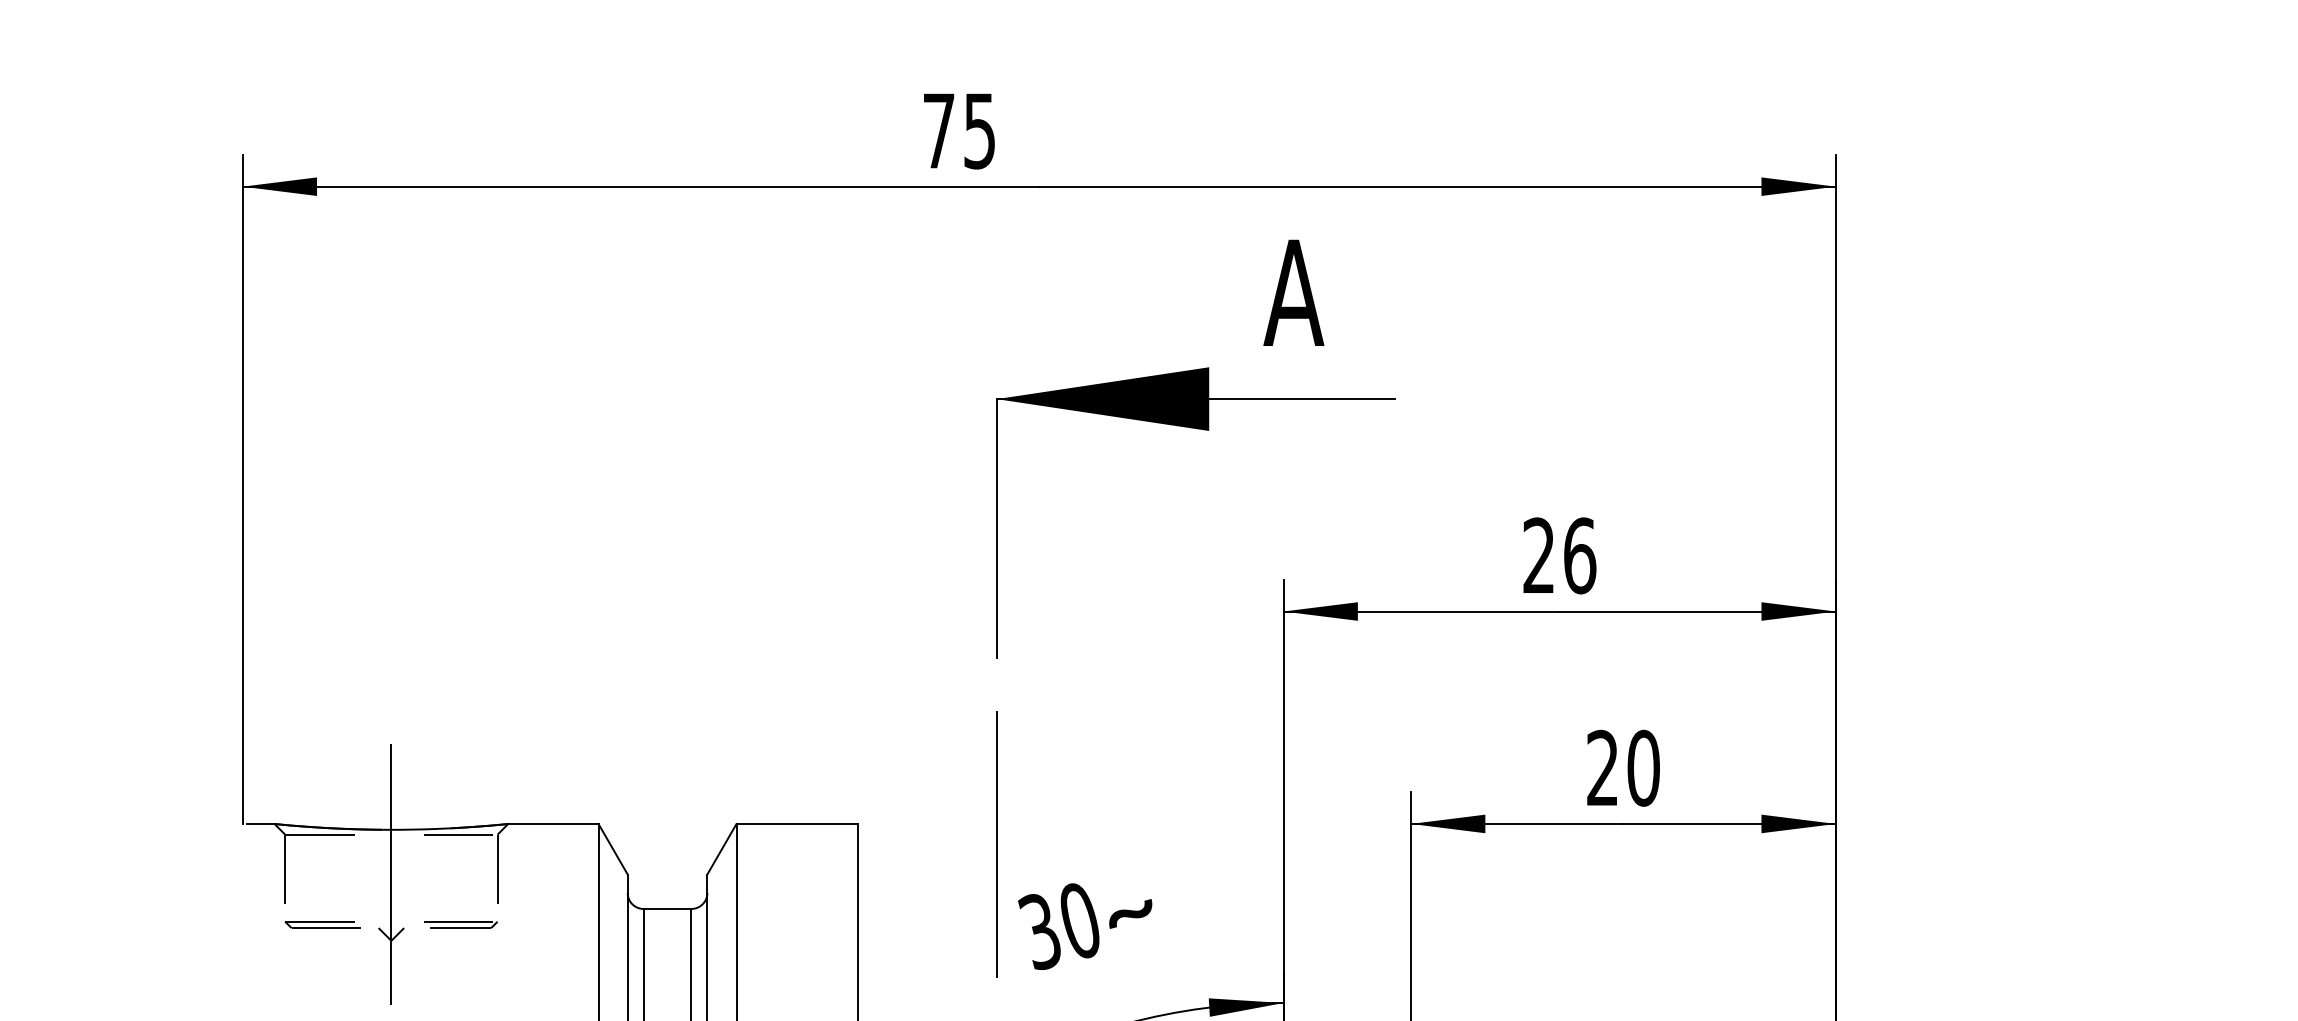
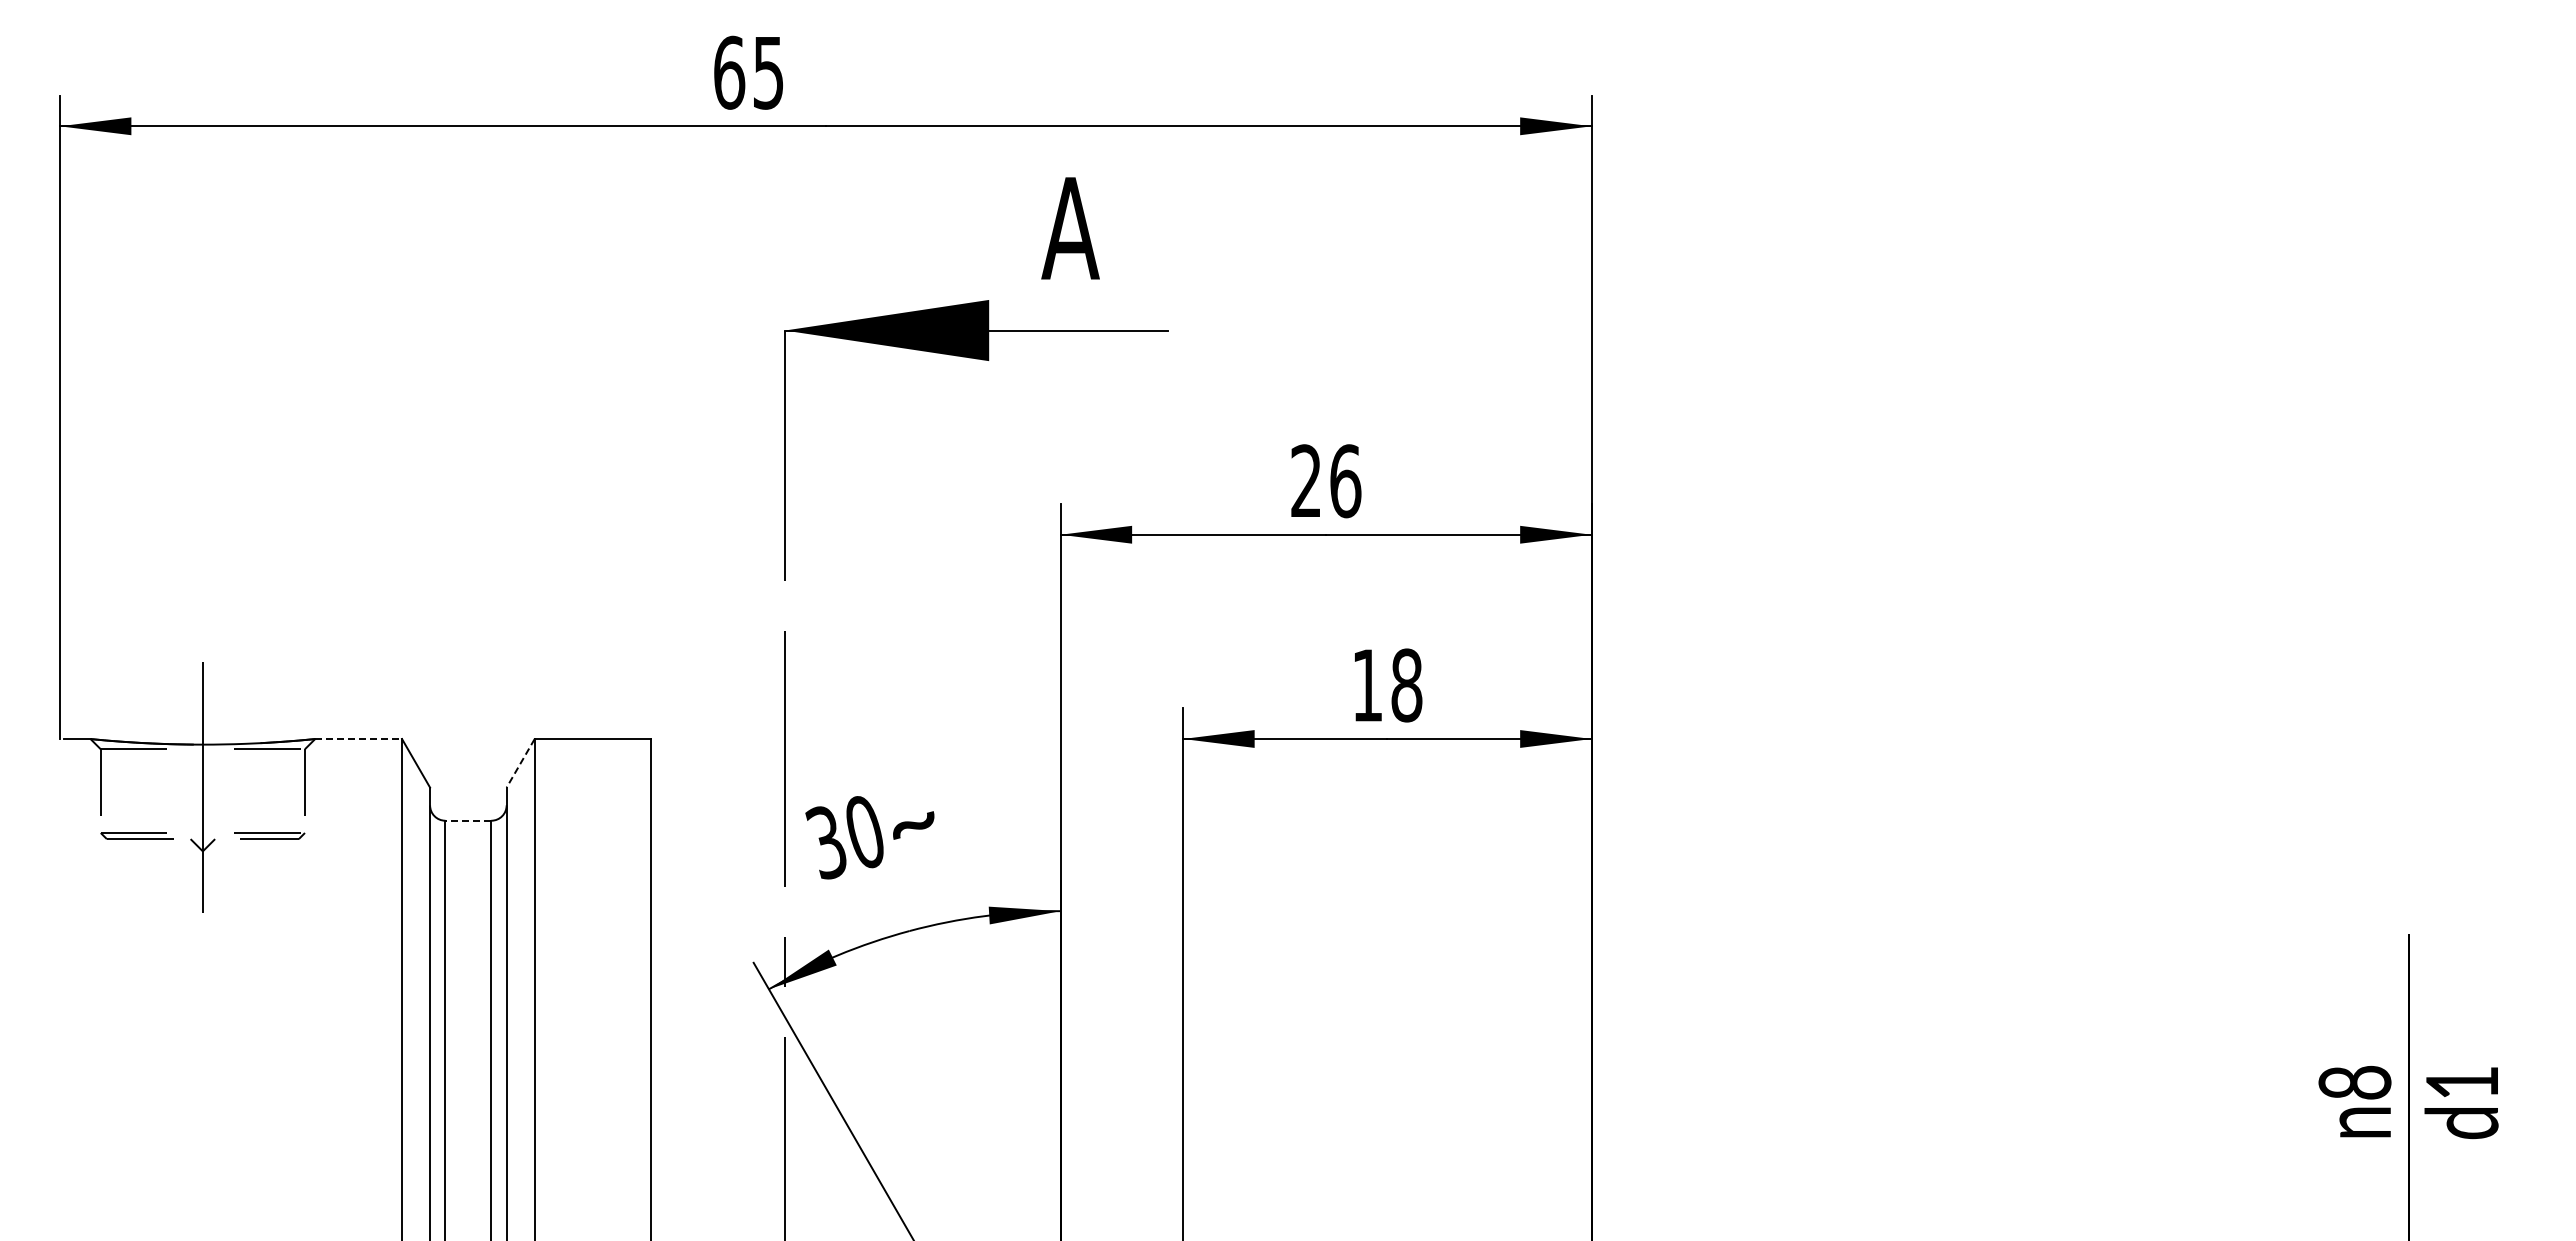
text: (939, 130) -> (729, 72), 75 -> 65
text: (1623, 768) -> (1387, 685), 20 -> 18
line: (554, 824) -> (359, 739), solid -> dashed
line: (721, 849) -> (520, 763), solid -> dashed
line: (667, 908) -> (468, 820), solid -> dashed

